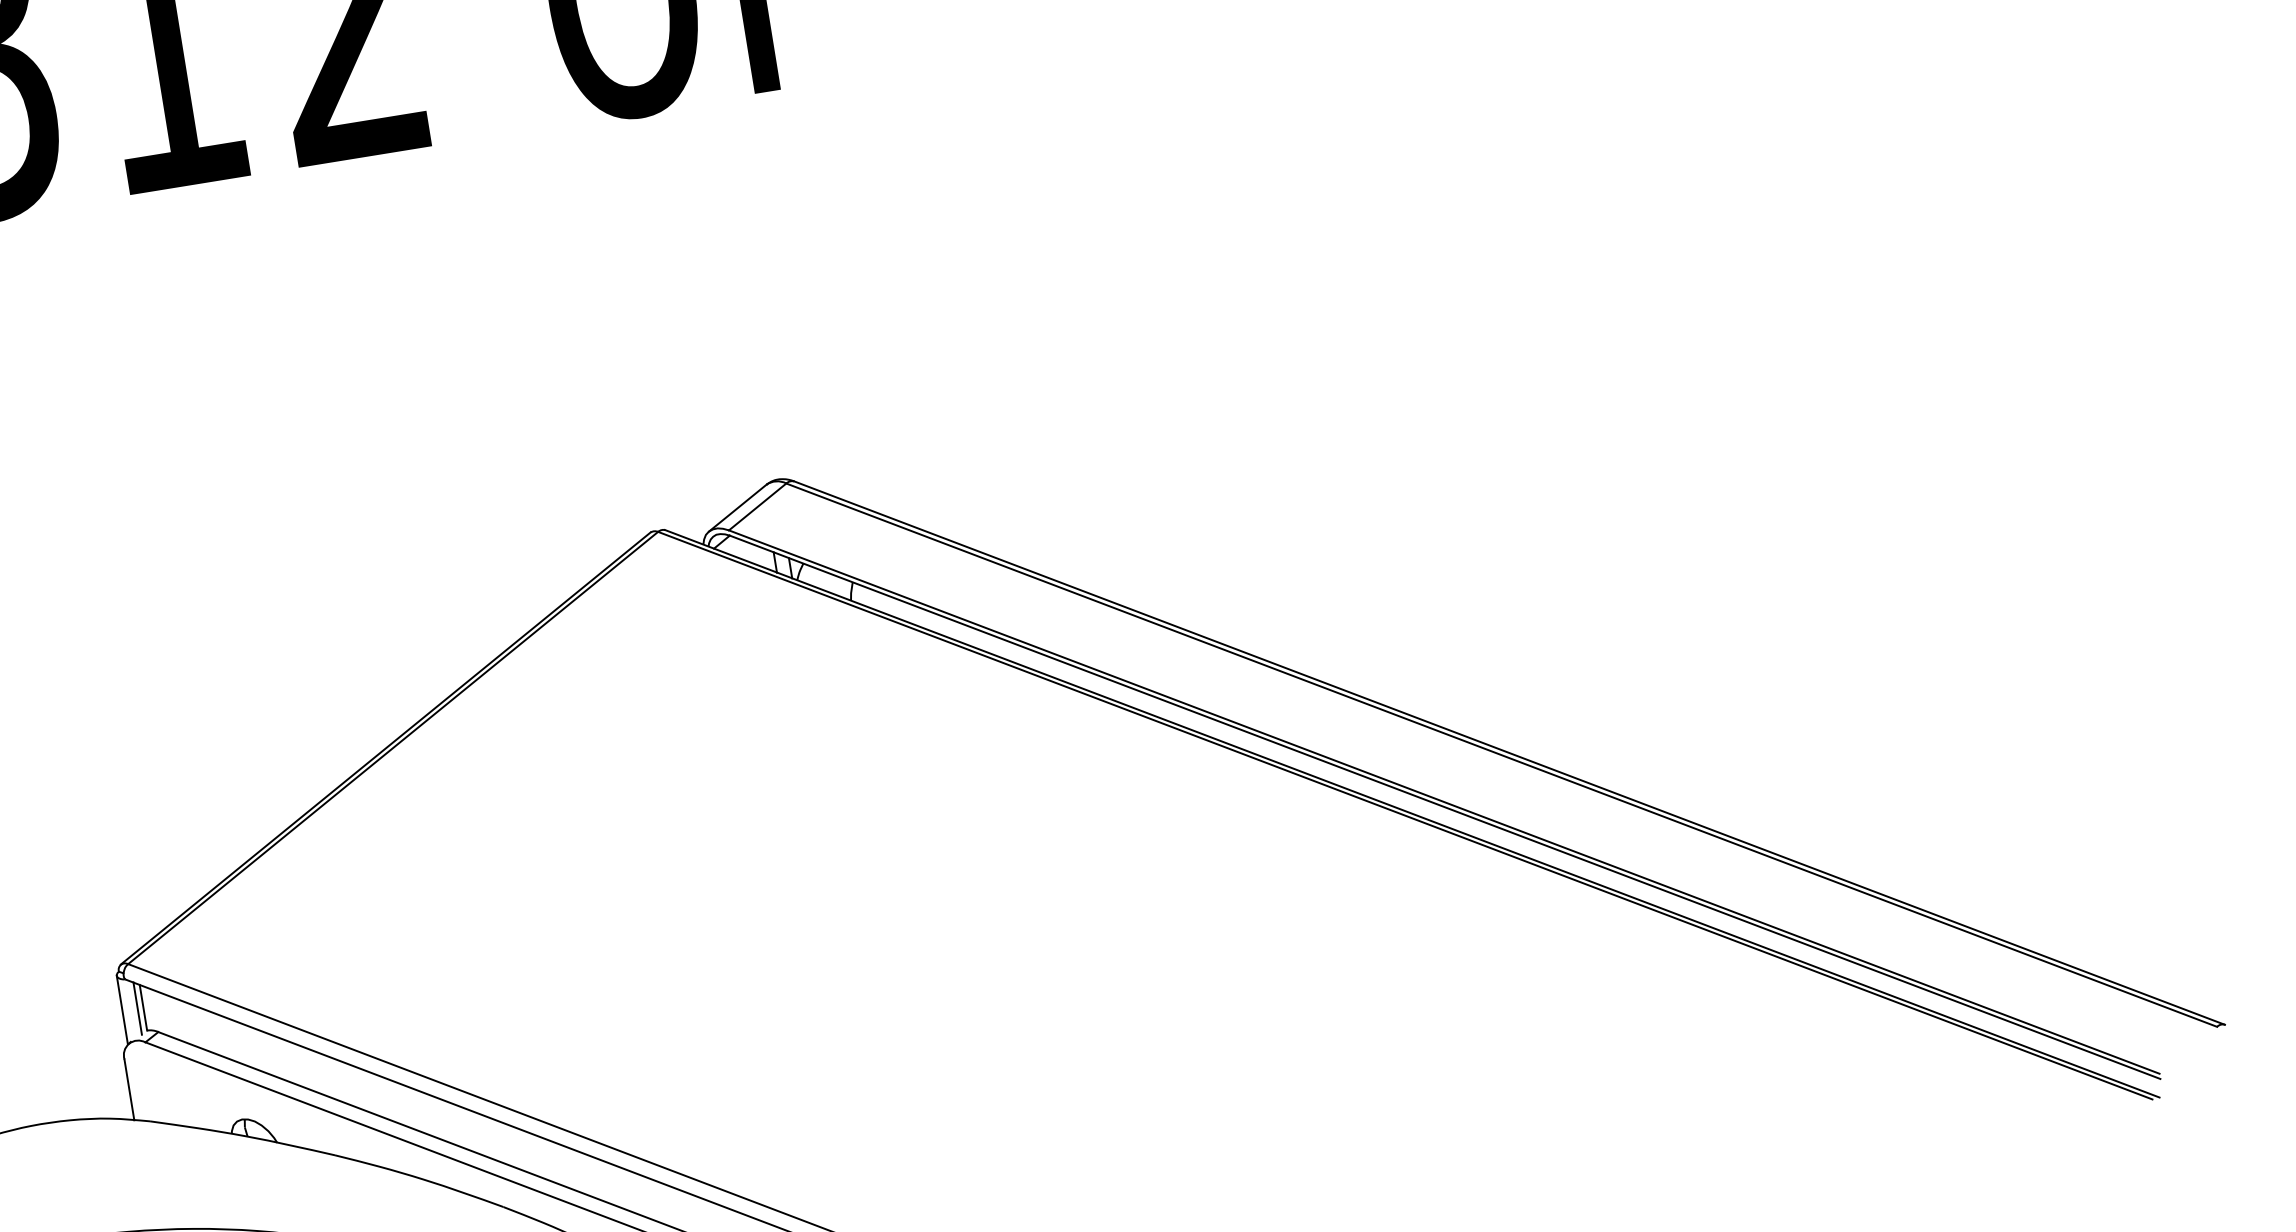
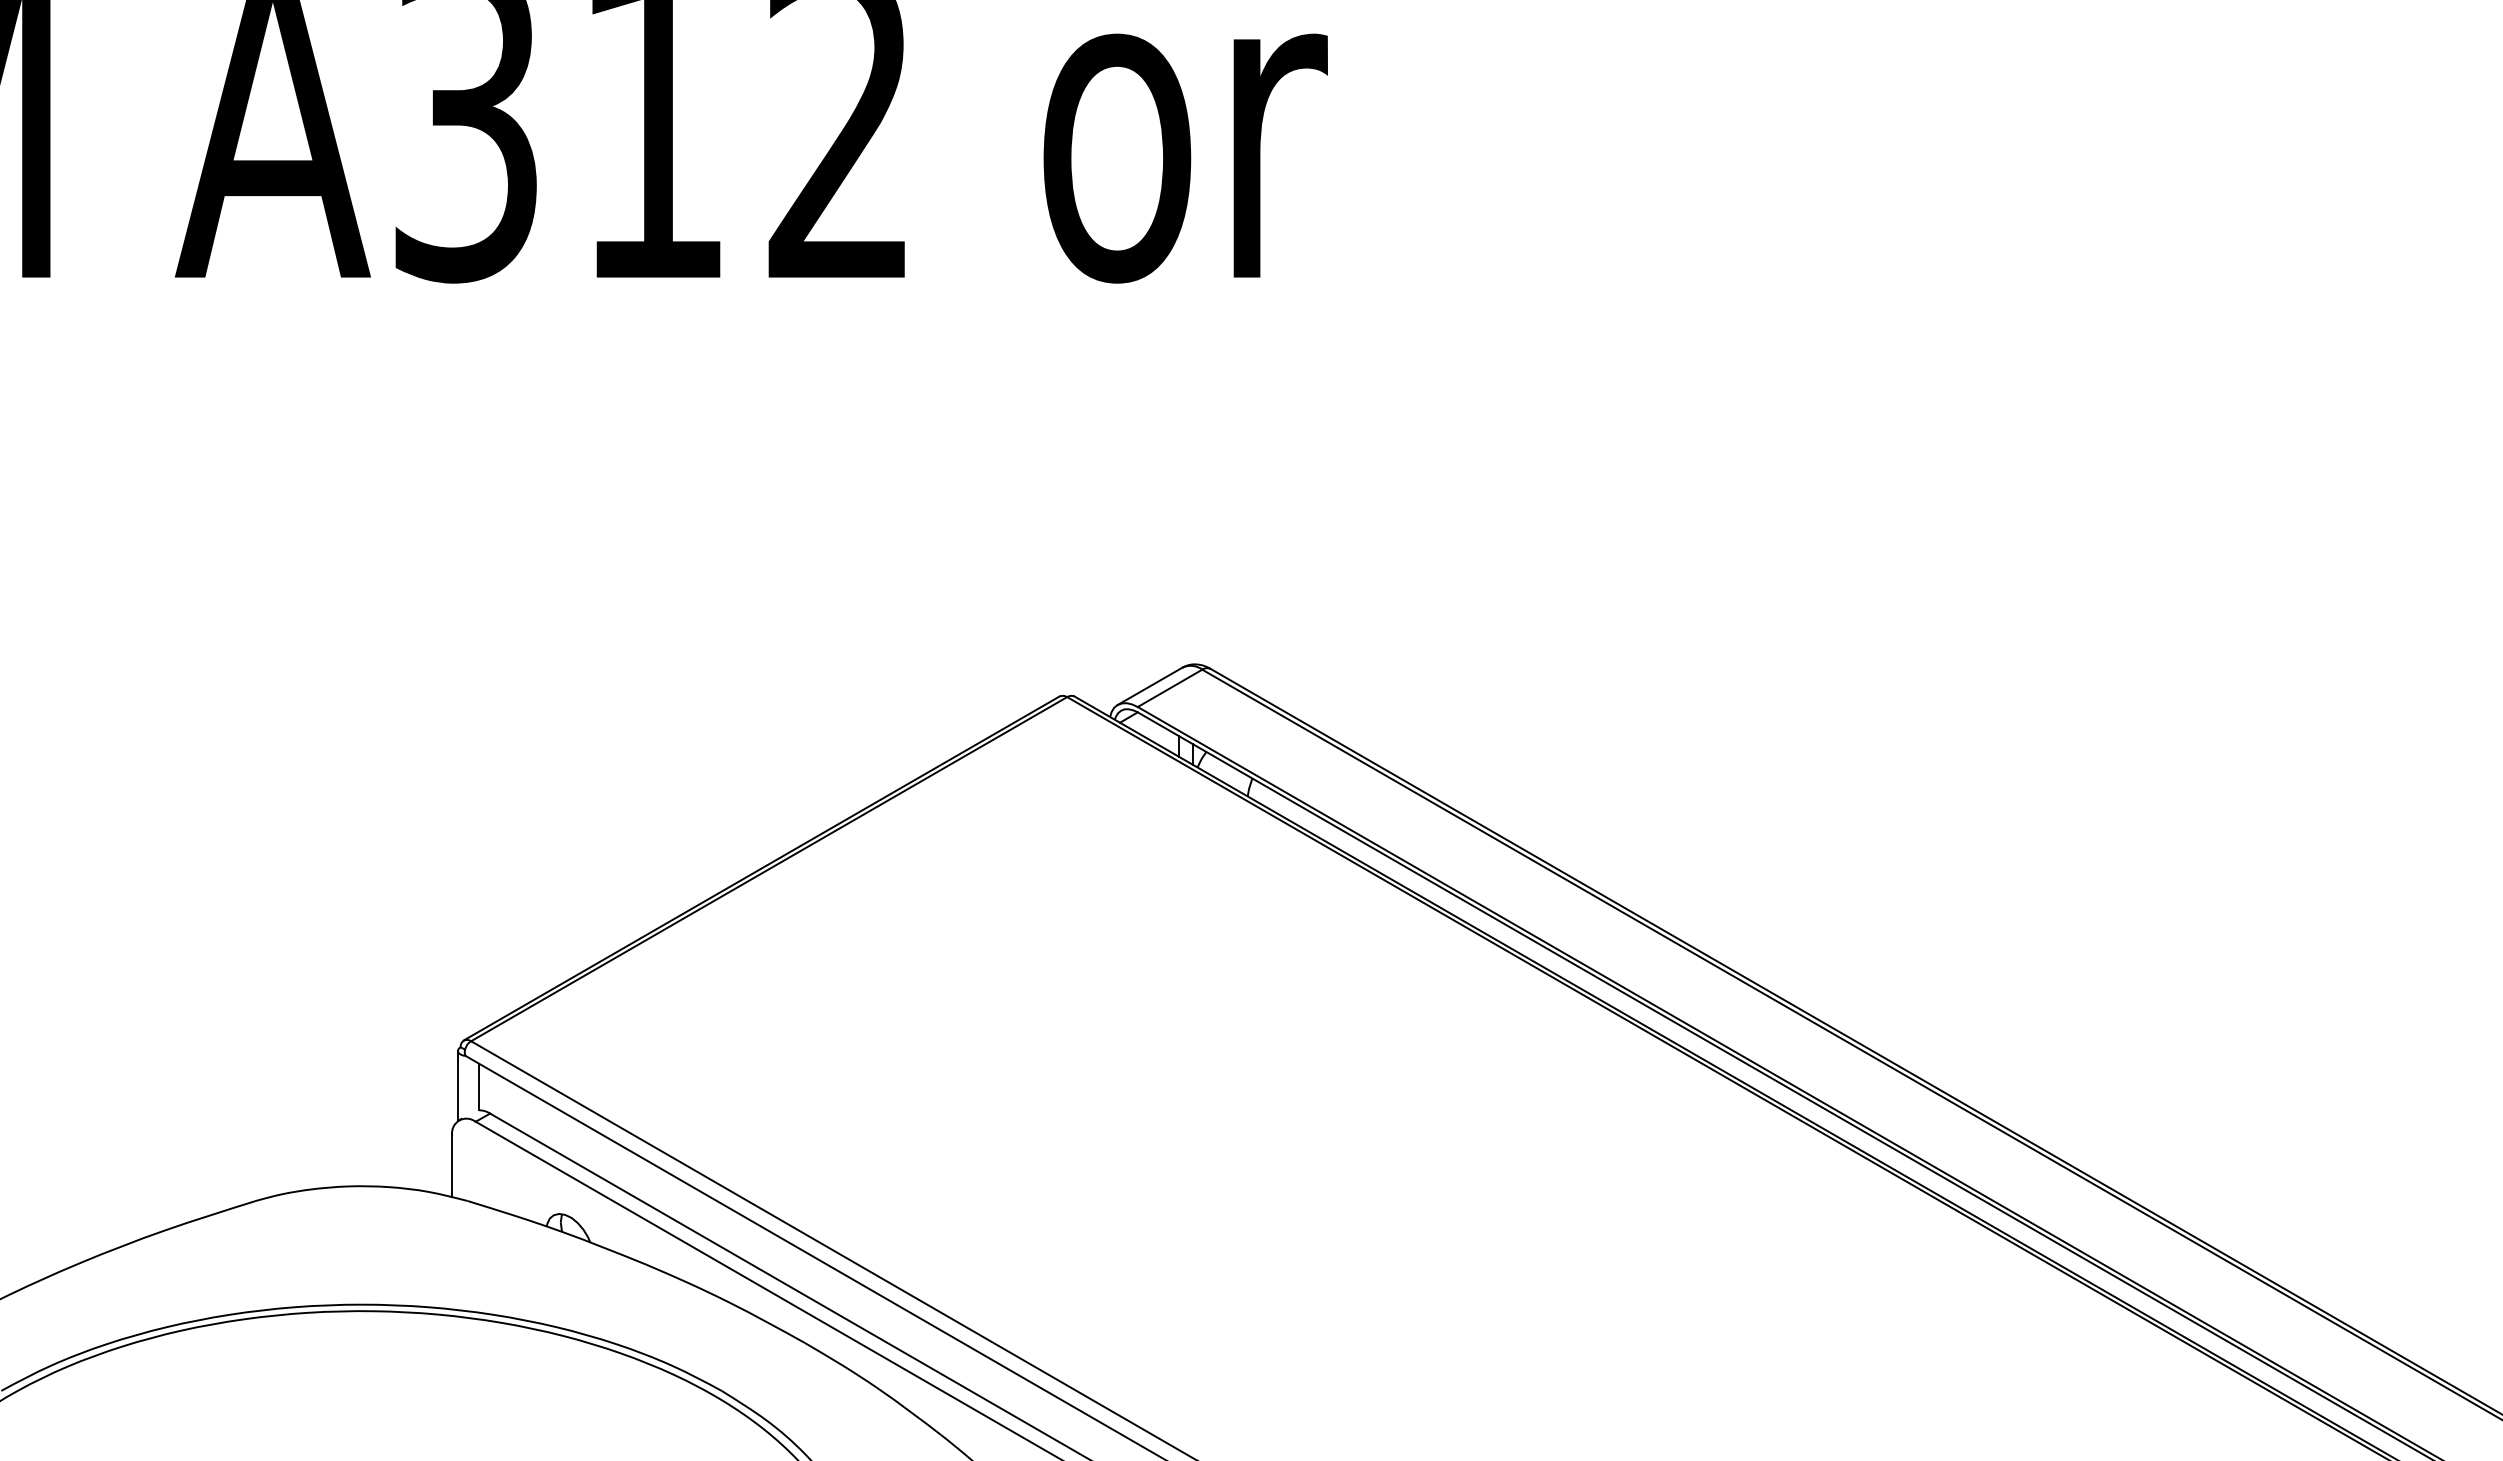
line: (137, 1008) -> (473, 1086), removed

